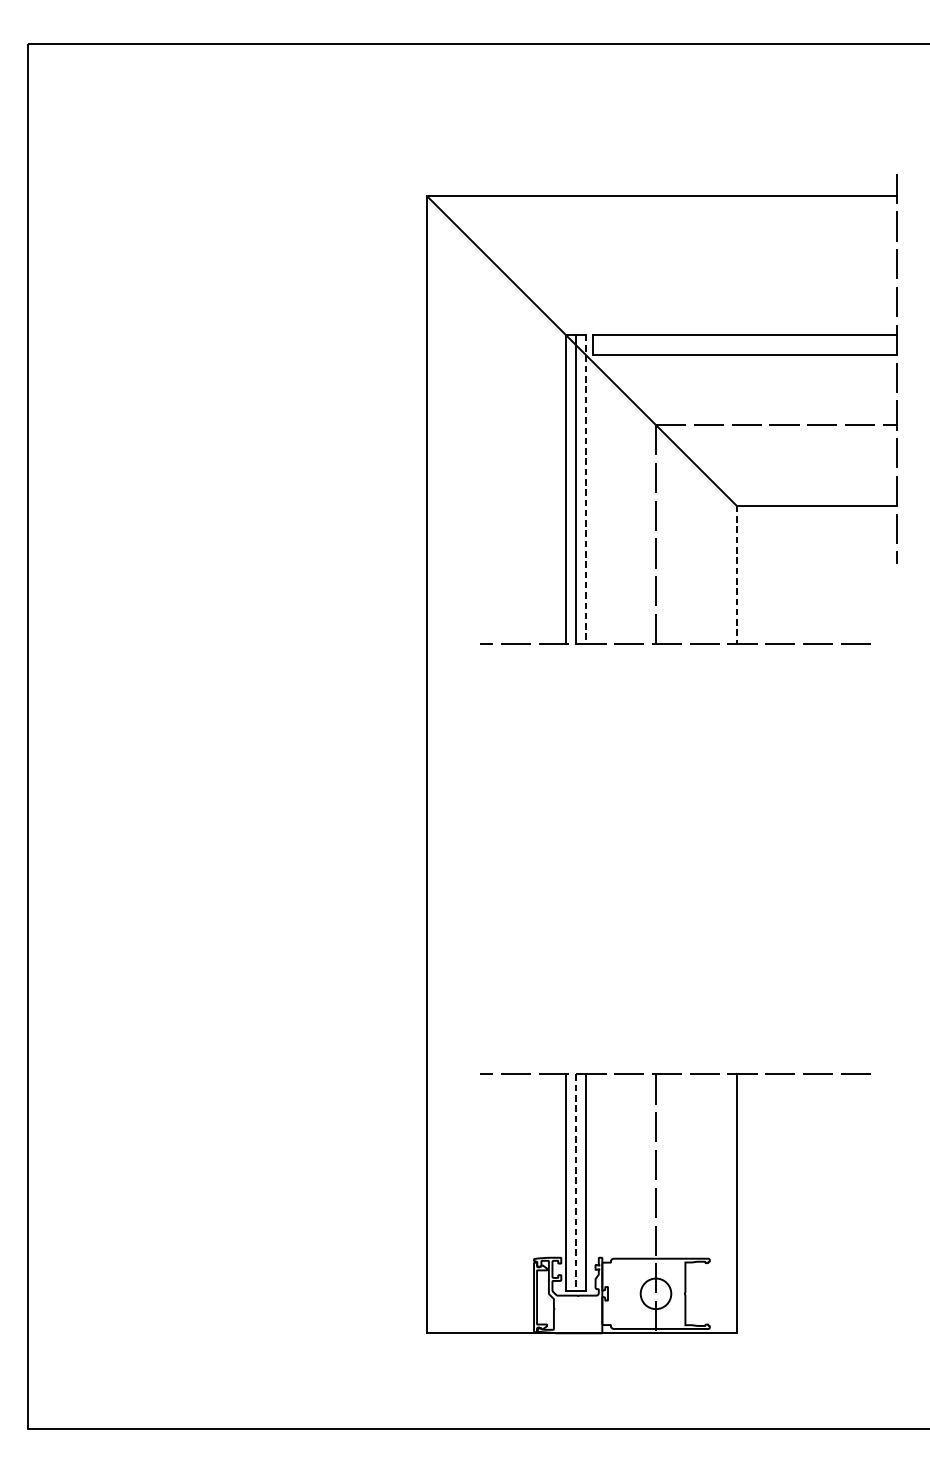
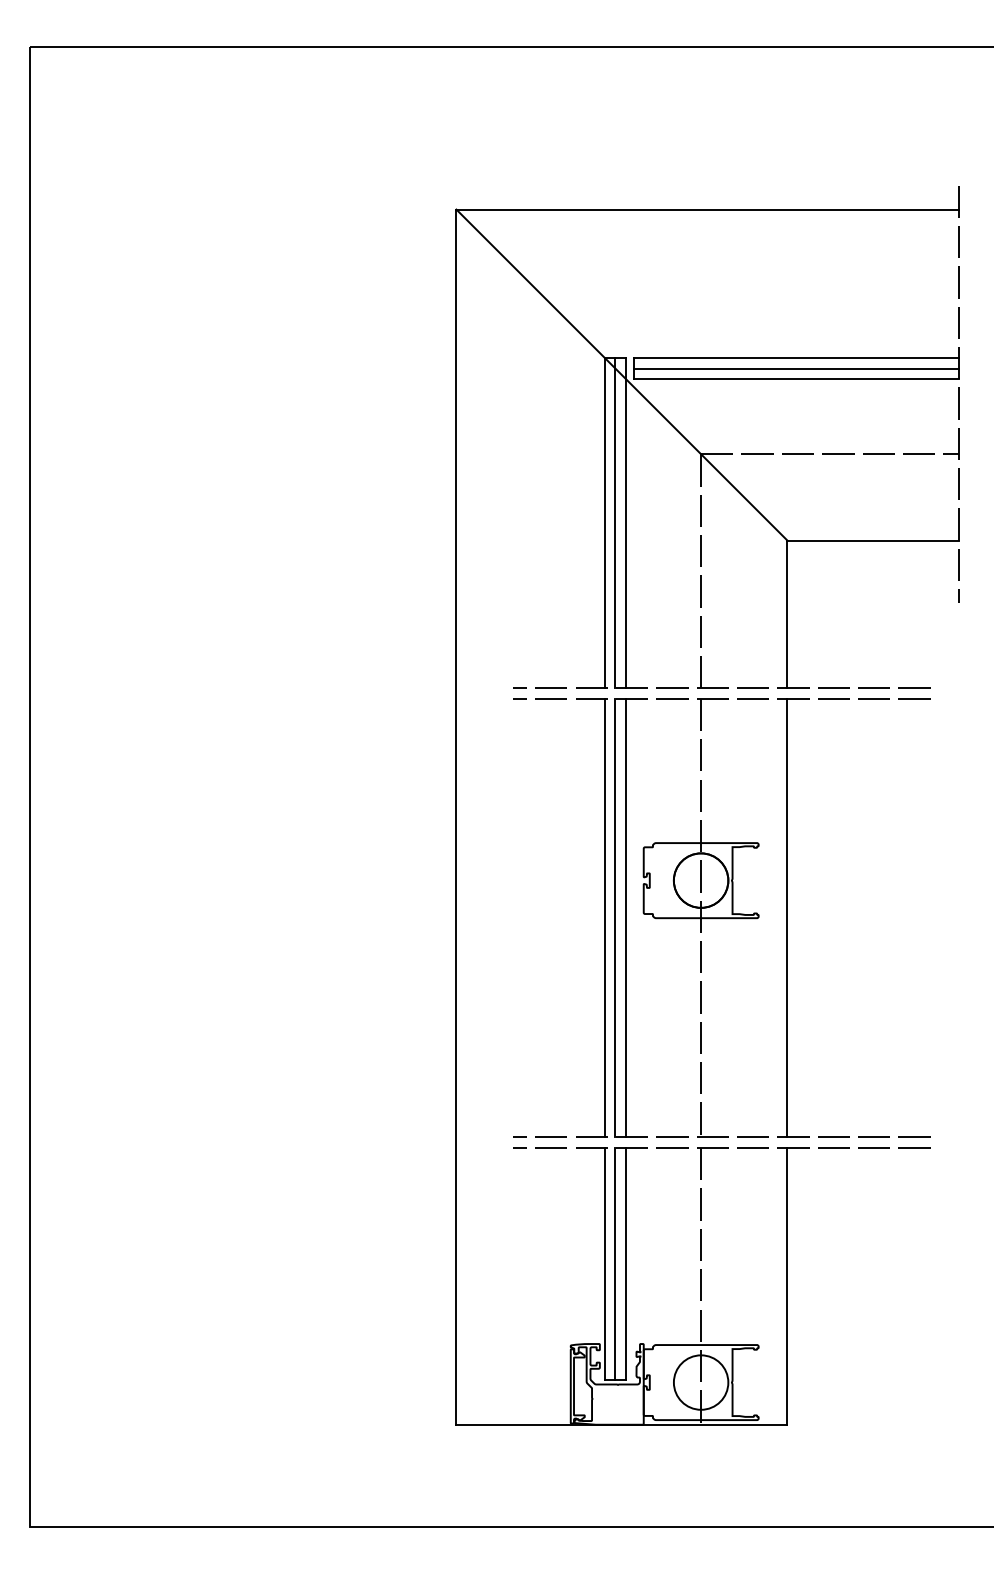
line: (745, 344) -> (796, 368), added
line: (586, 489) -> (626, 523), dashed -> solid
line: (736, 575) -> (787, 614), dashed -> solid
part: (675, 858) -> (721, 917), added
line: (575, 1182) -> (615, 1263), dashed -> solid
circle: (655, 1293) -> (700, 1382), size x1.67

